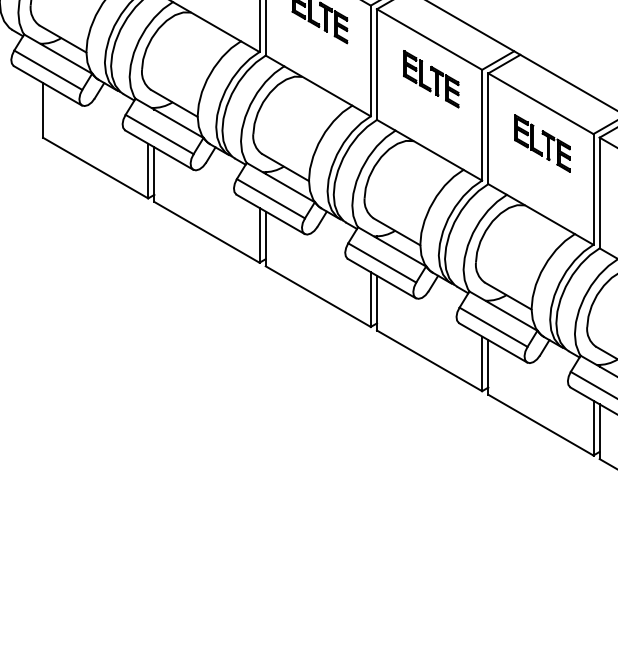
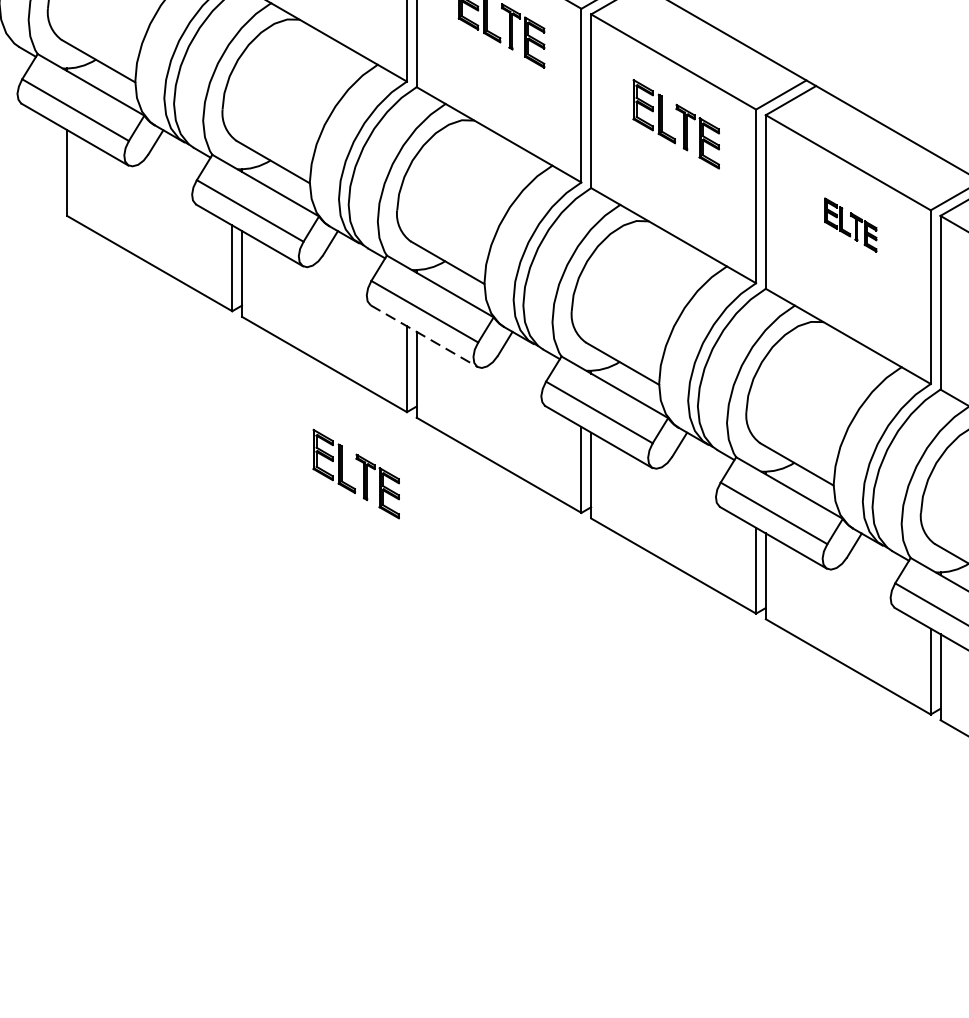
part: (542, 143) -> (850, 225), size x0.6
line: (271, 214) -> (425, 336), solid -> dashed
part: (227, 302) -> (356, 474), added

